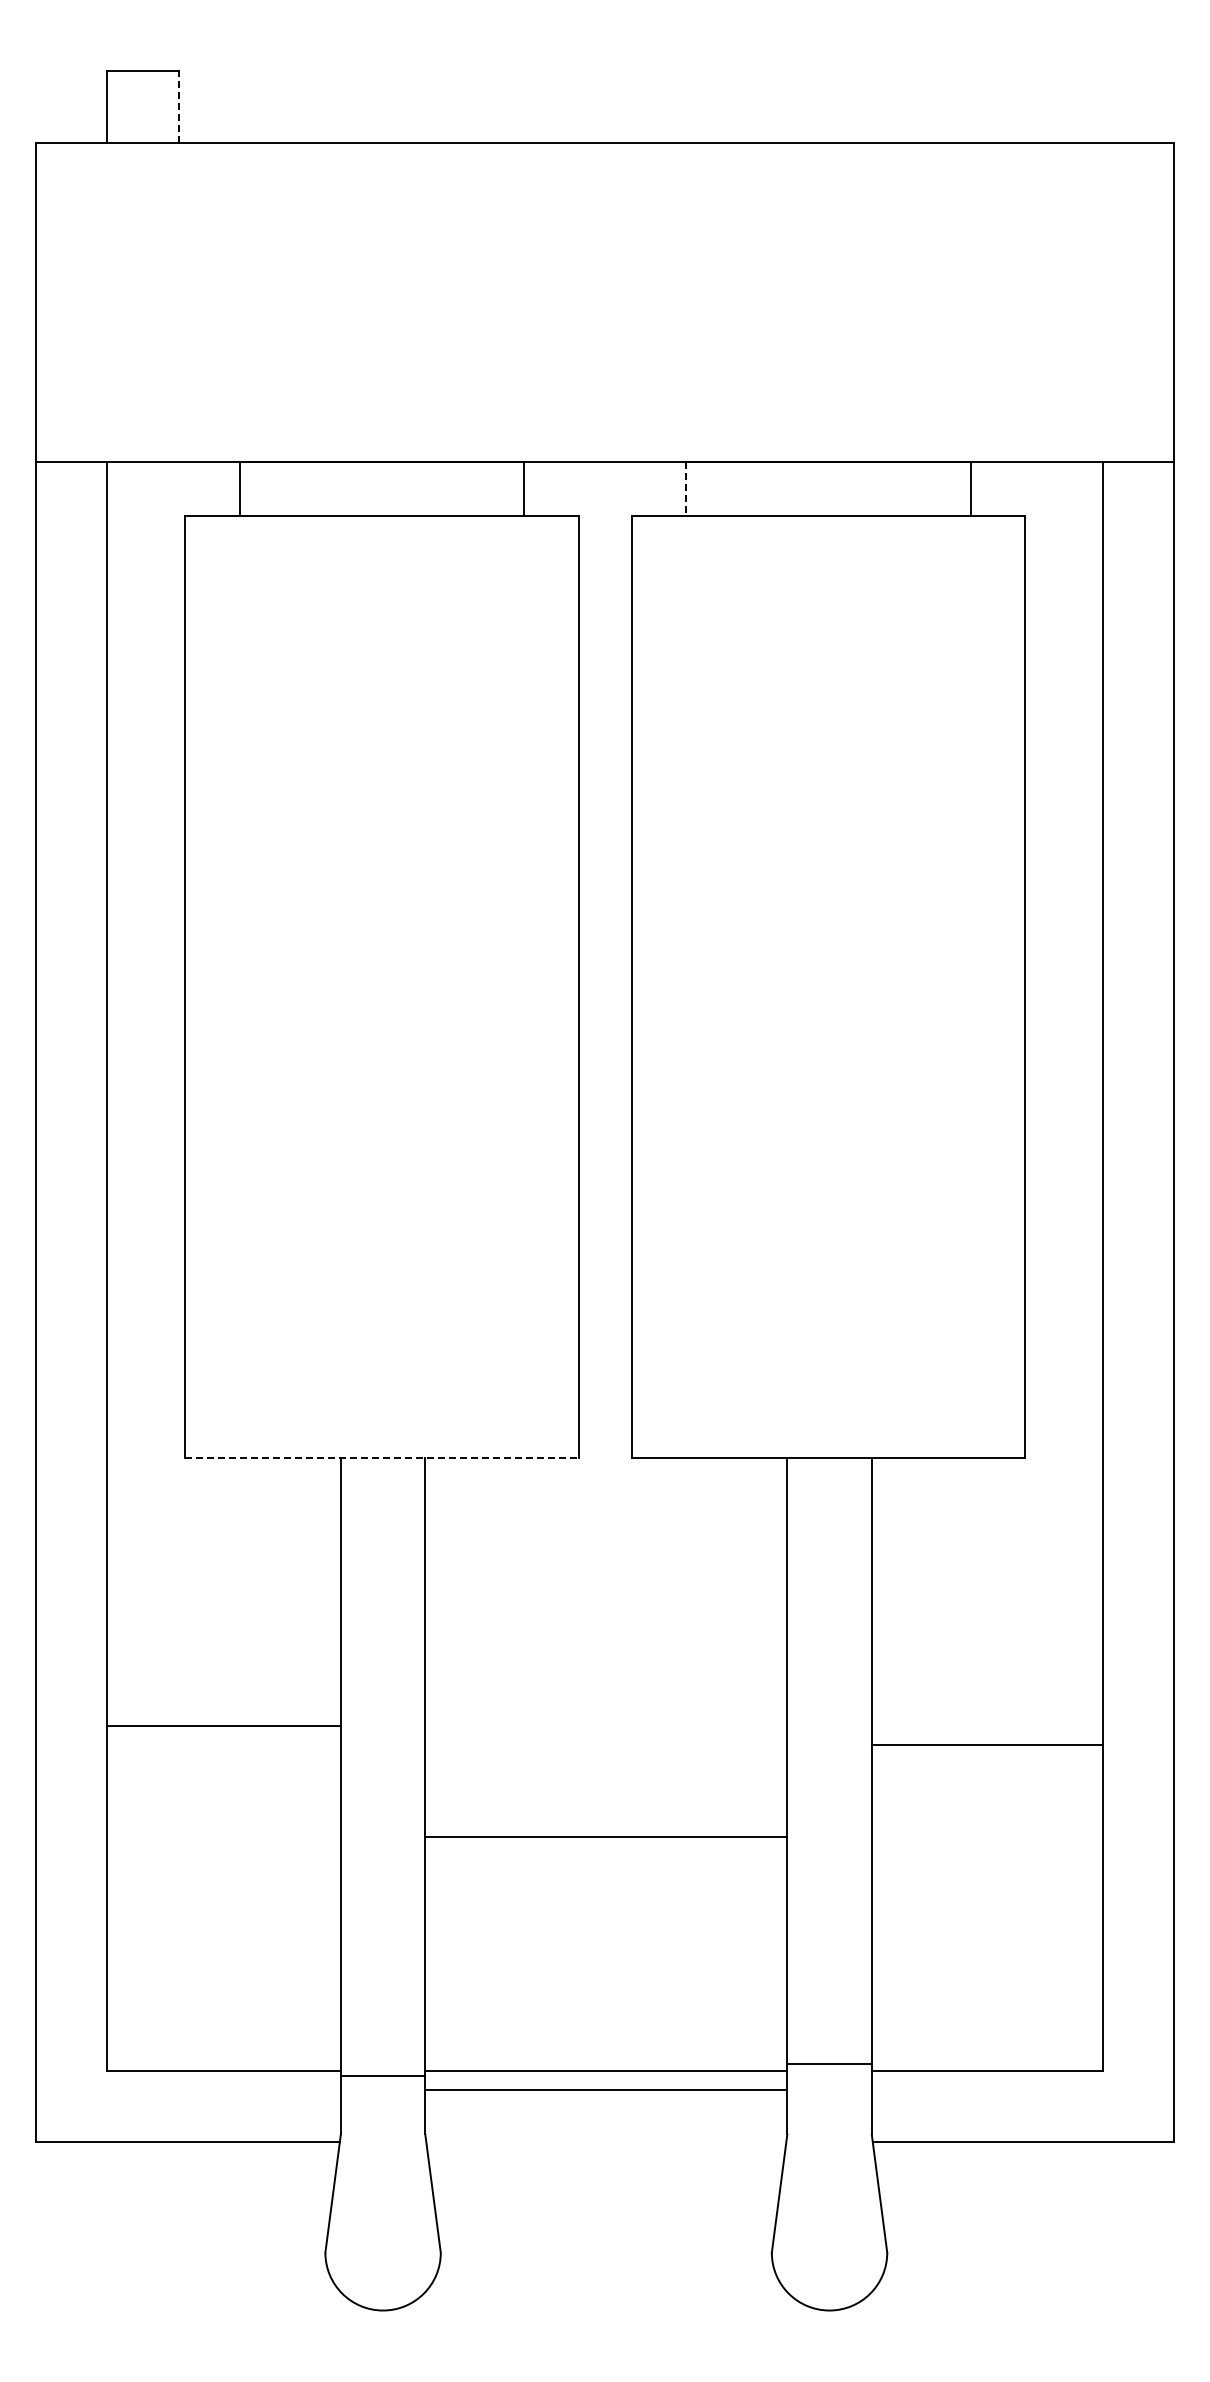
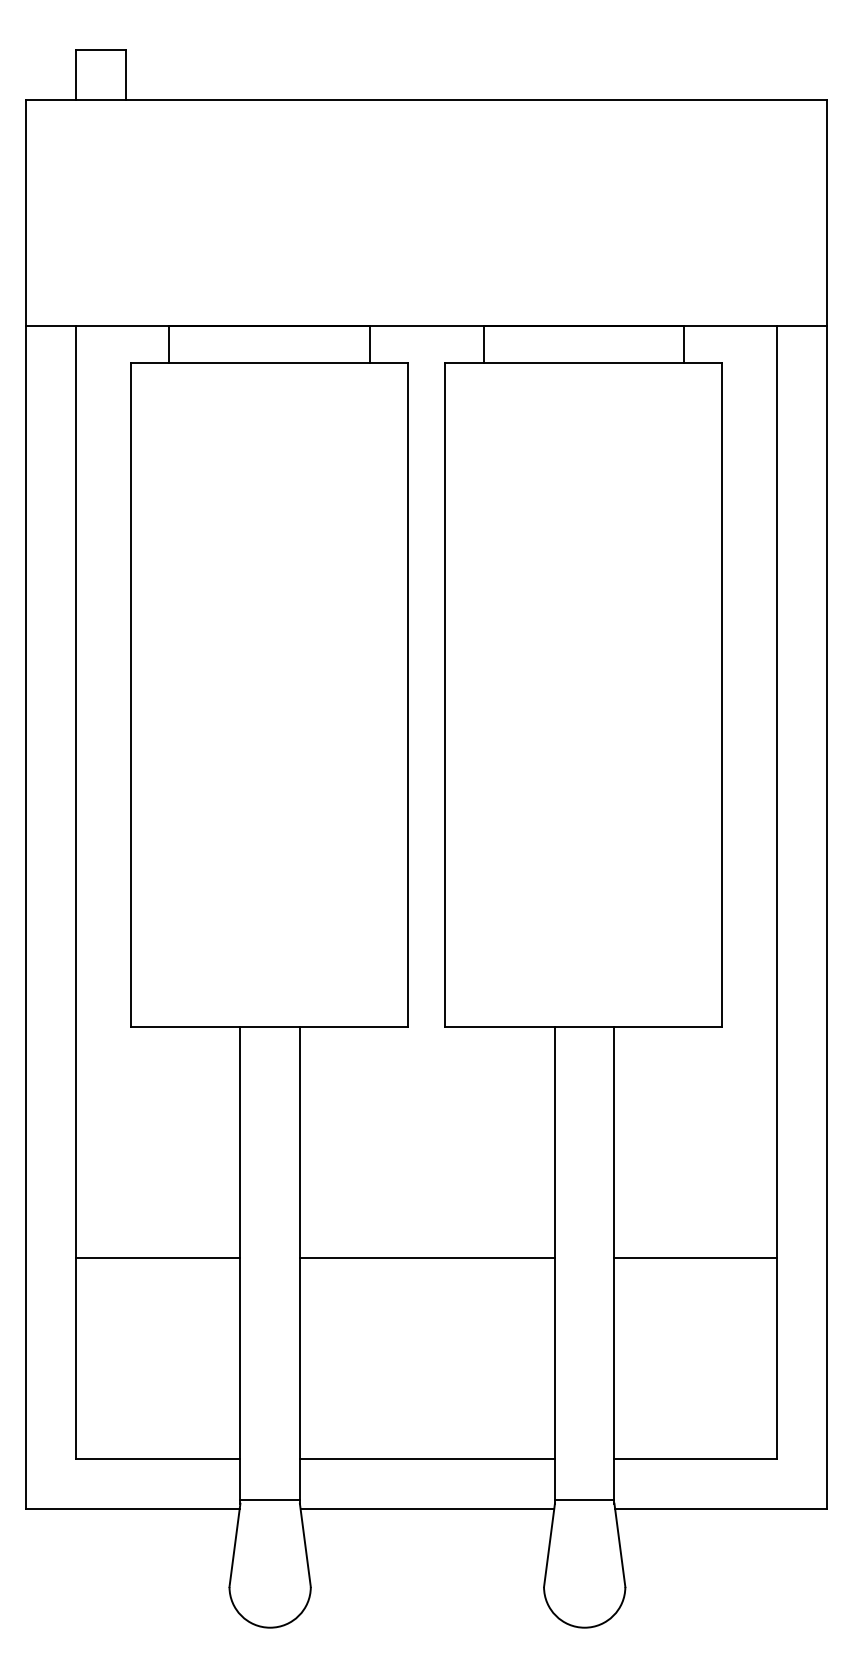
line: (178, 107) -> (126, 75), dashed -> solid
line: (686, 489) -> (483, 344), dashed -> solid
line: (381, 1457) -> (269, 1026), dashed -> solid
line: (223, 1726) -> (157, 1258), moved
line: (986, 1745) -> (695, 1258), moved
line: (606, 1837) -> (427, 1258), moved
line: (829, 2064) -> (584, 1500), moved
line: (382, 2076) -> (269, 1500), moved
line: (606, 2089) -> (427, 1508), moved

